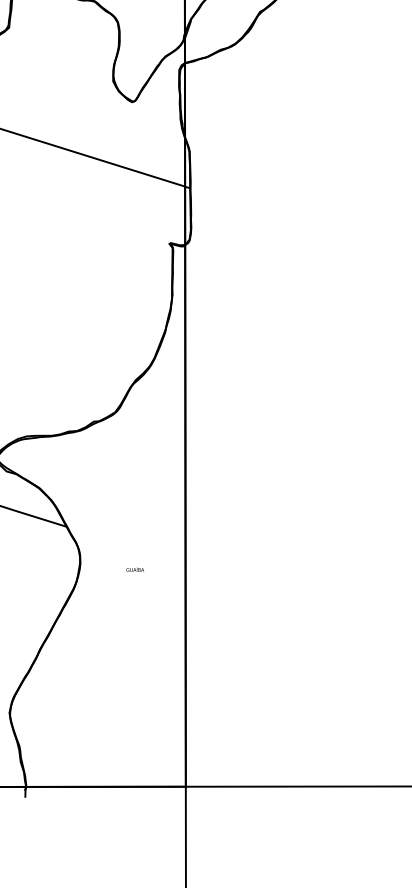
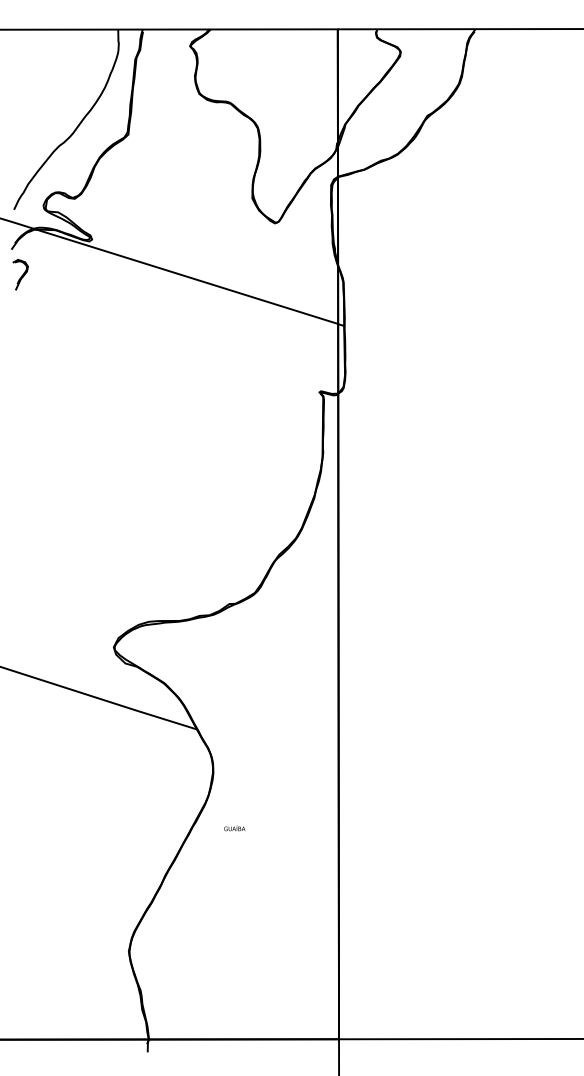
text: (135, 569) -> (234, 828), moved

